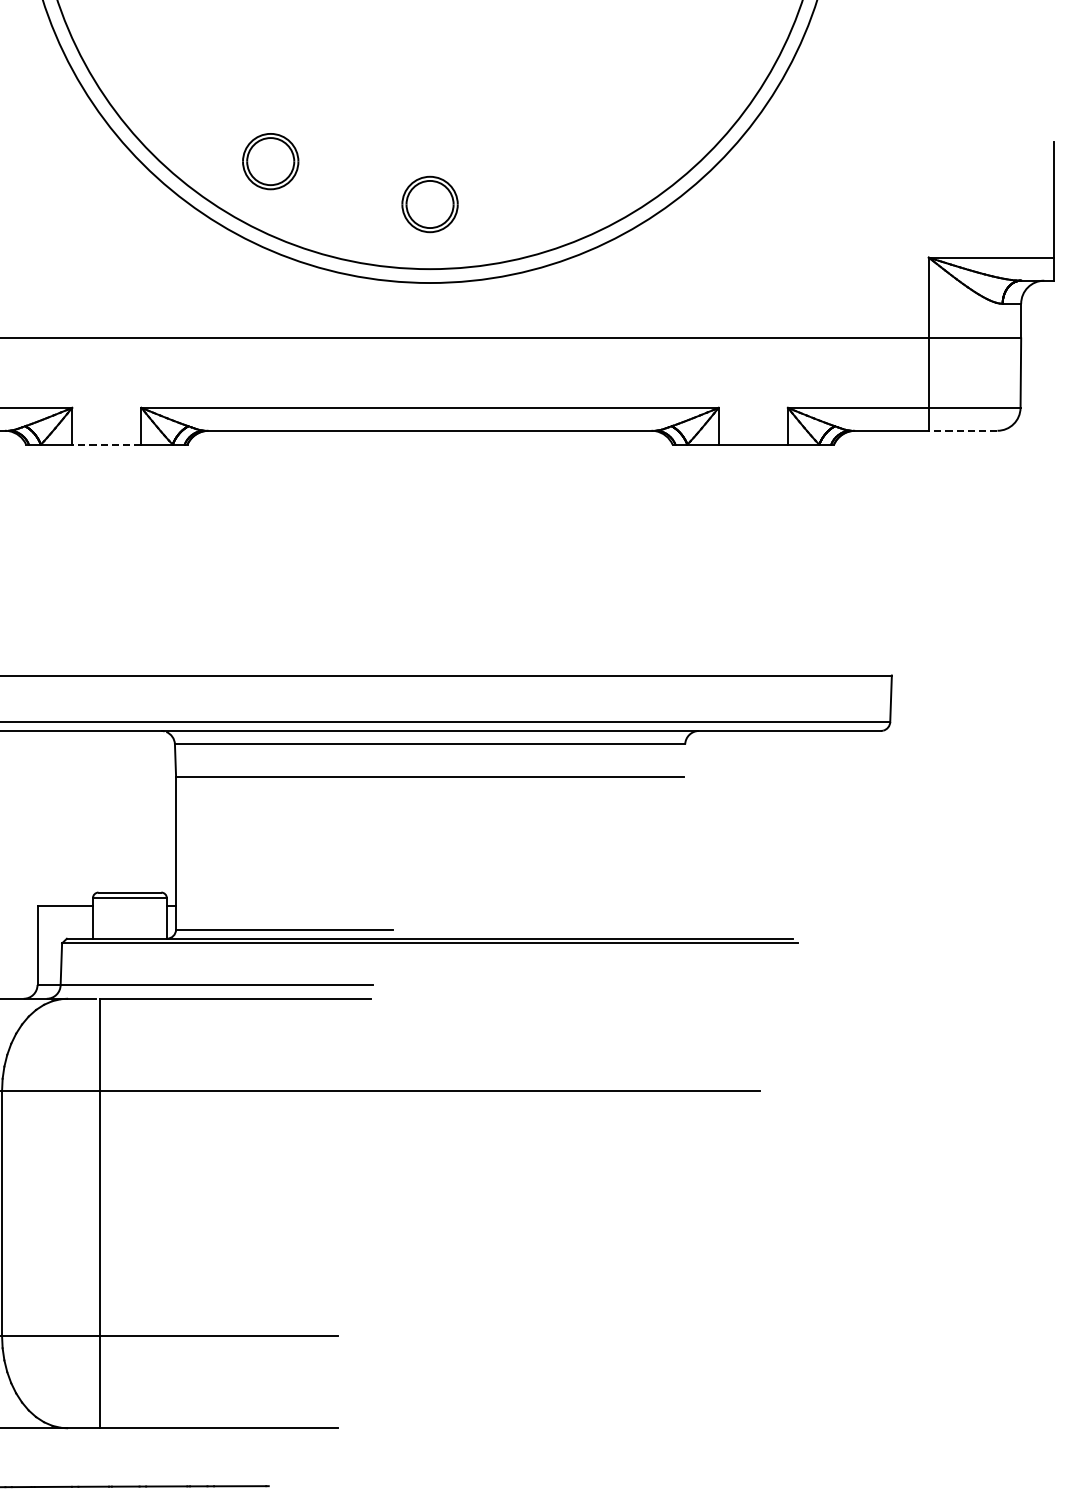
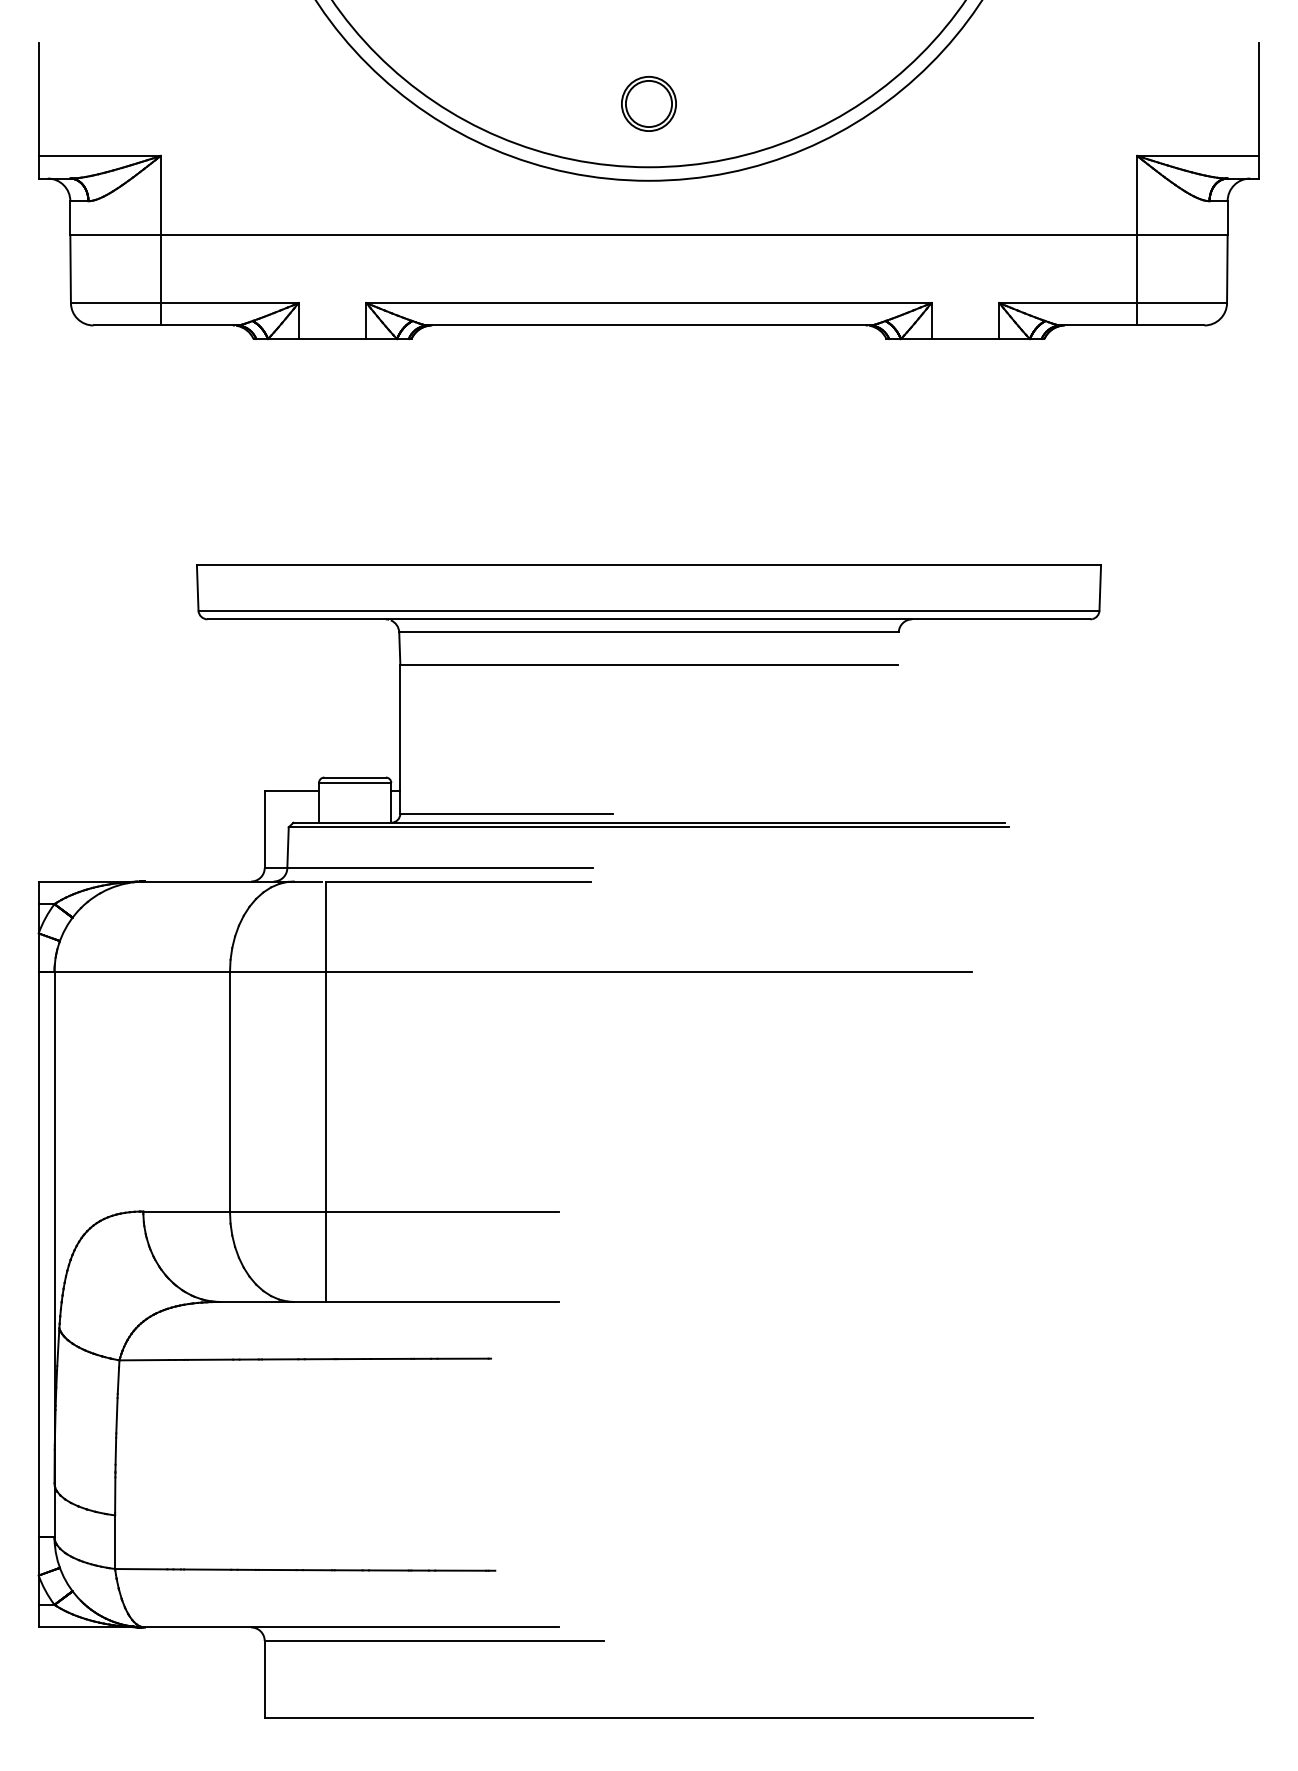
part: (270, 161) -> (492, 61), removed
line: (962, 430) -> (1170, 325), dashed -> solid
line: (106, 445) -> (332, 339), dashed -> solid

